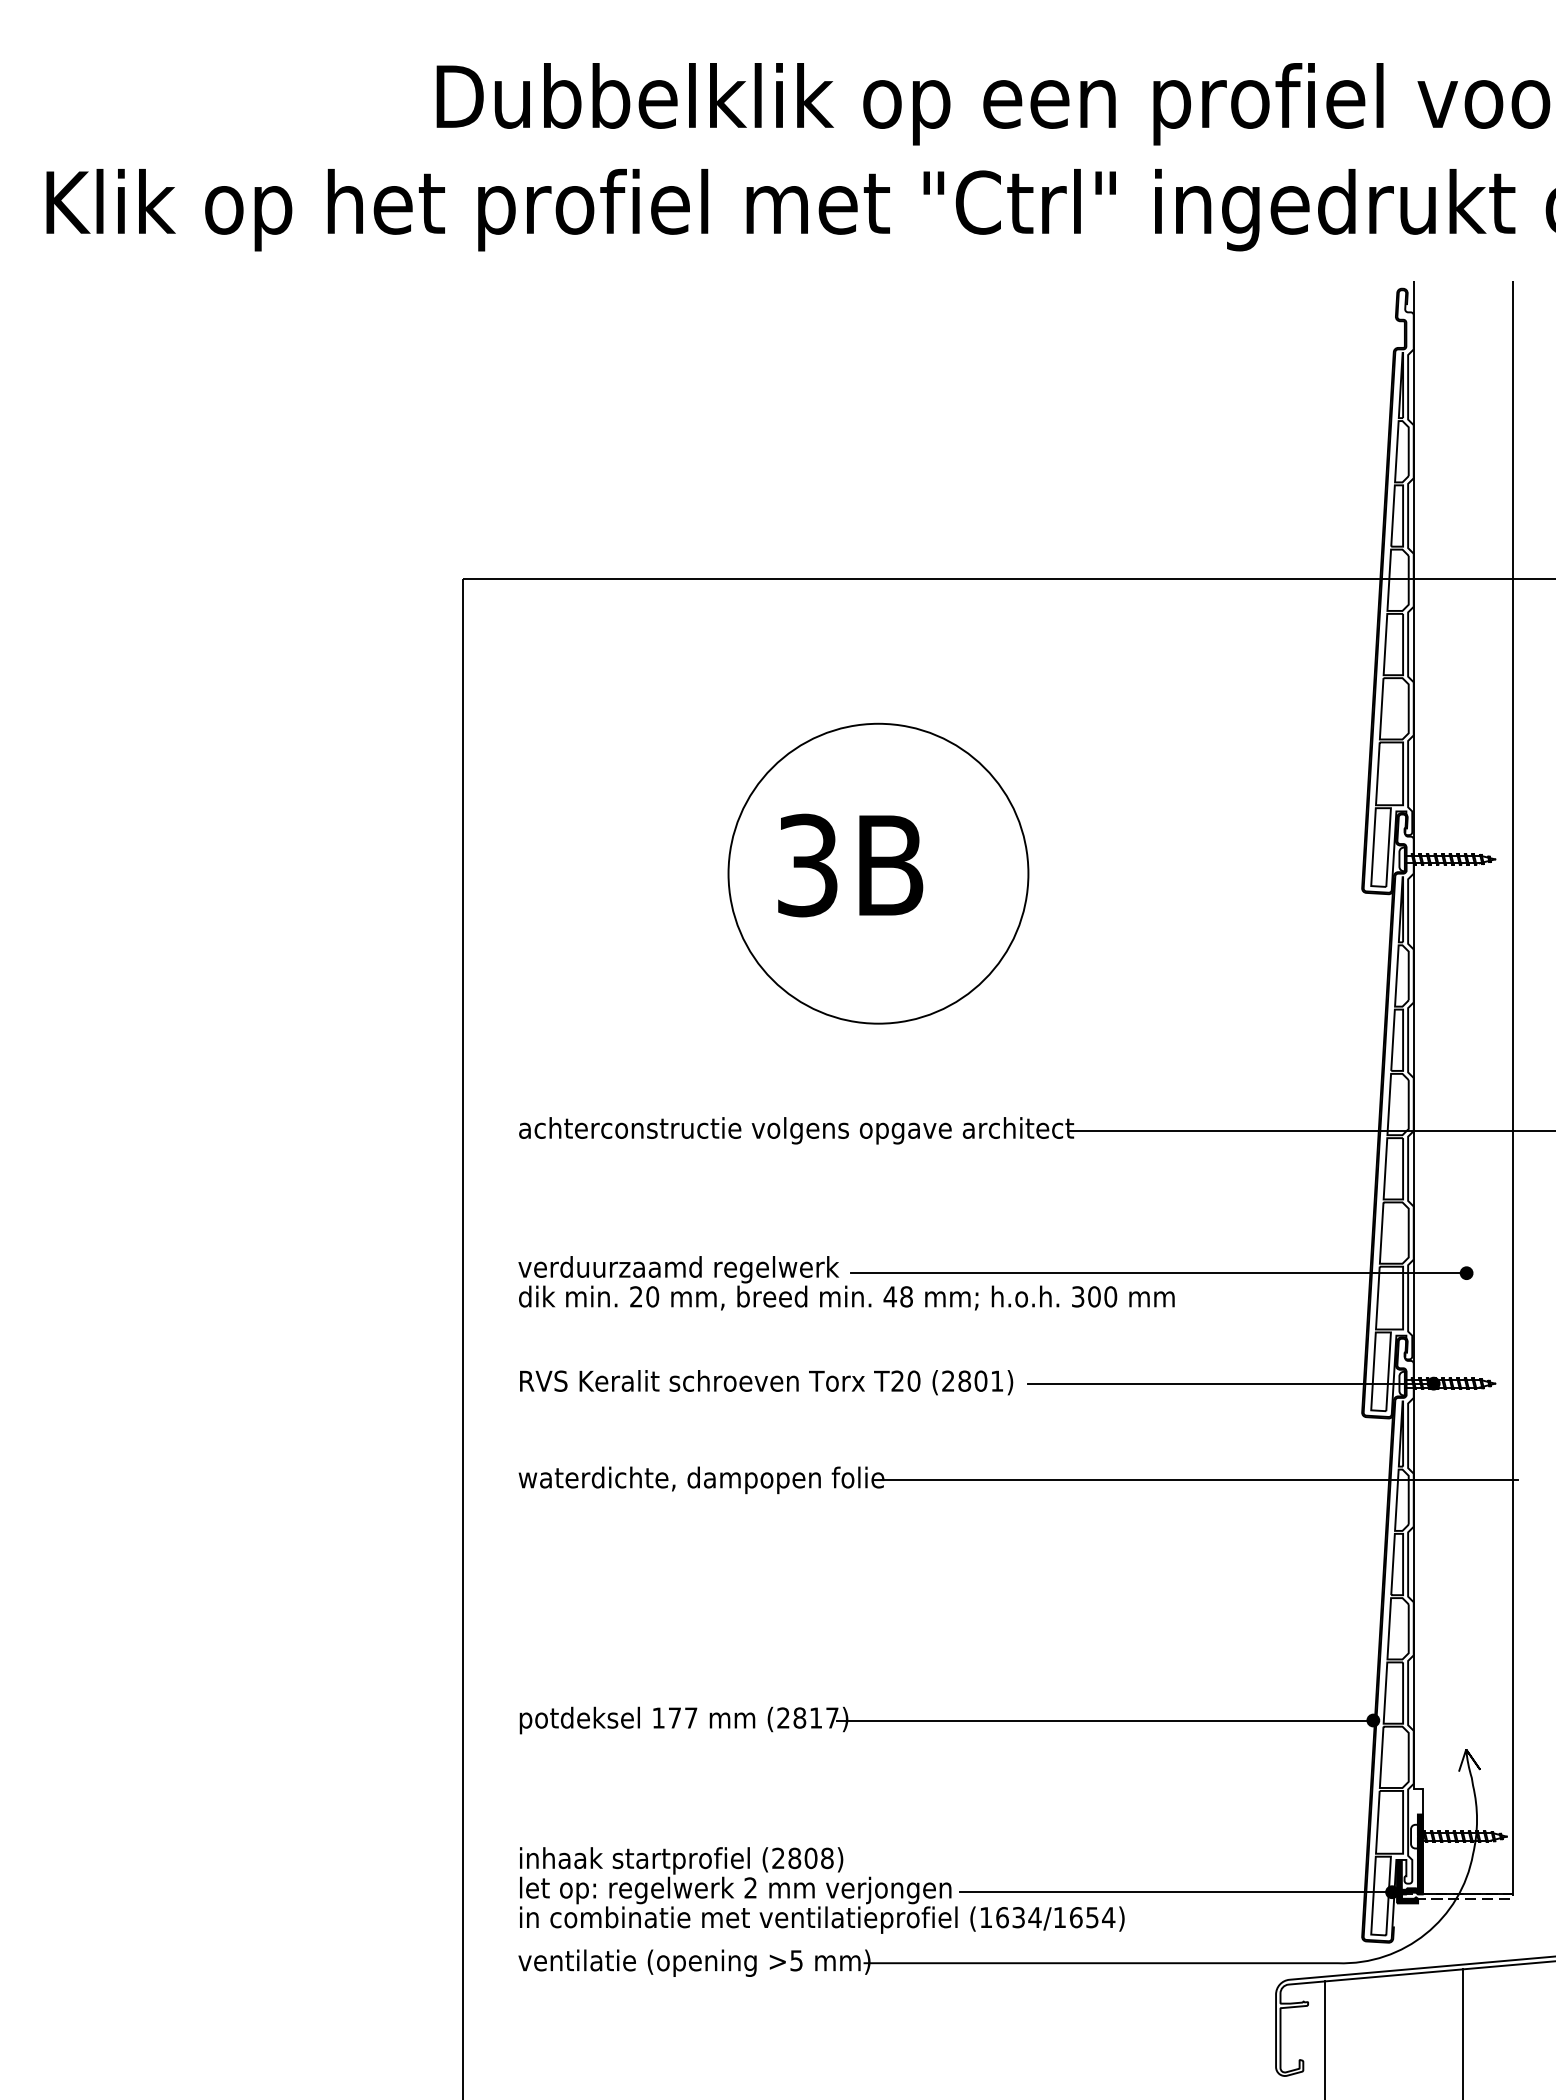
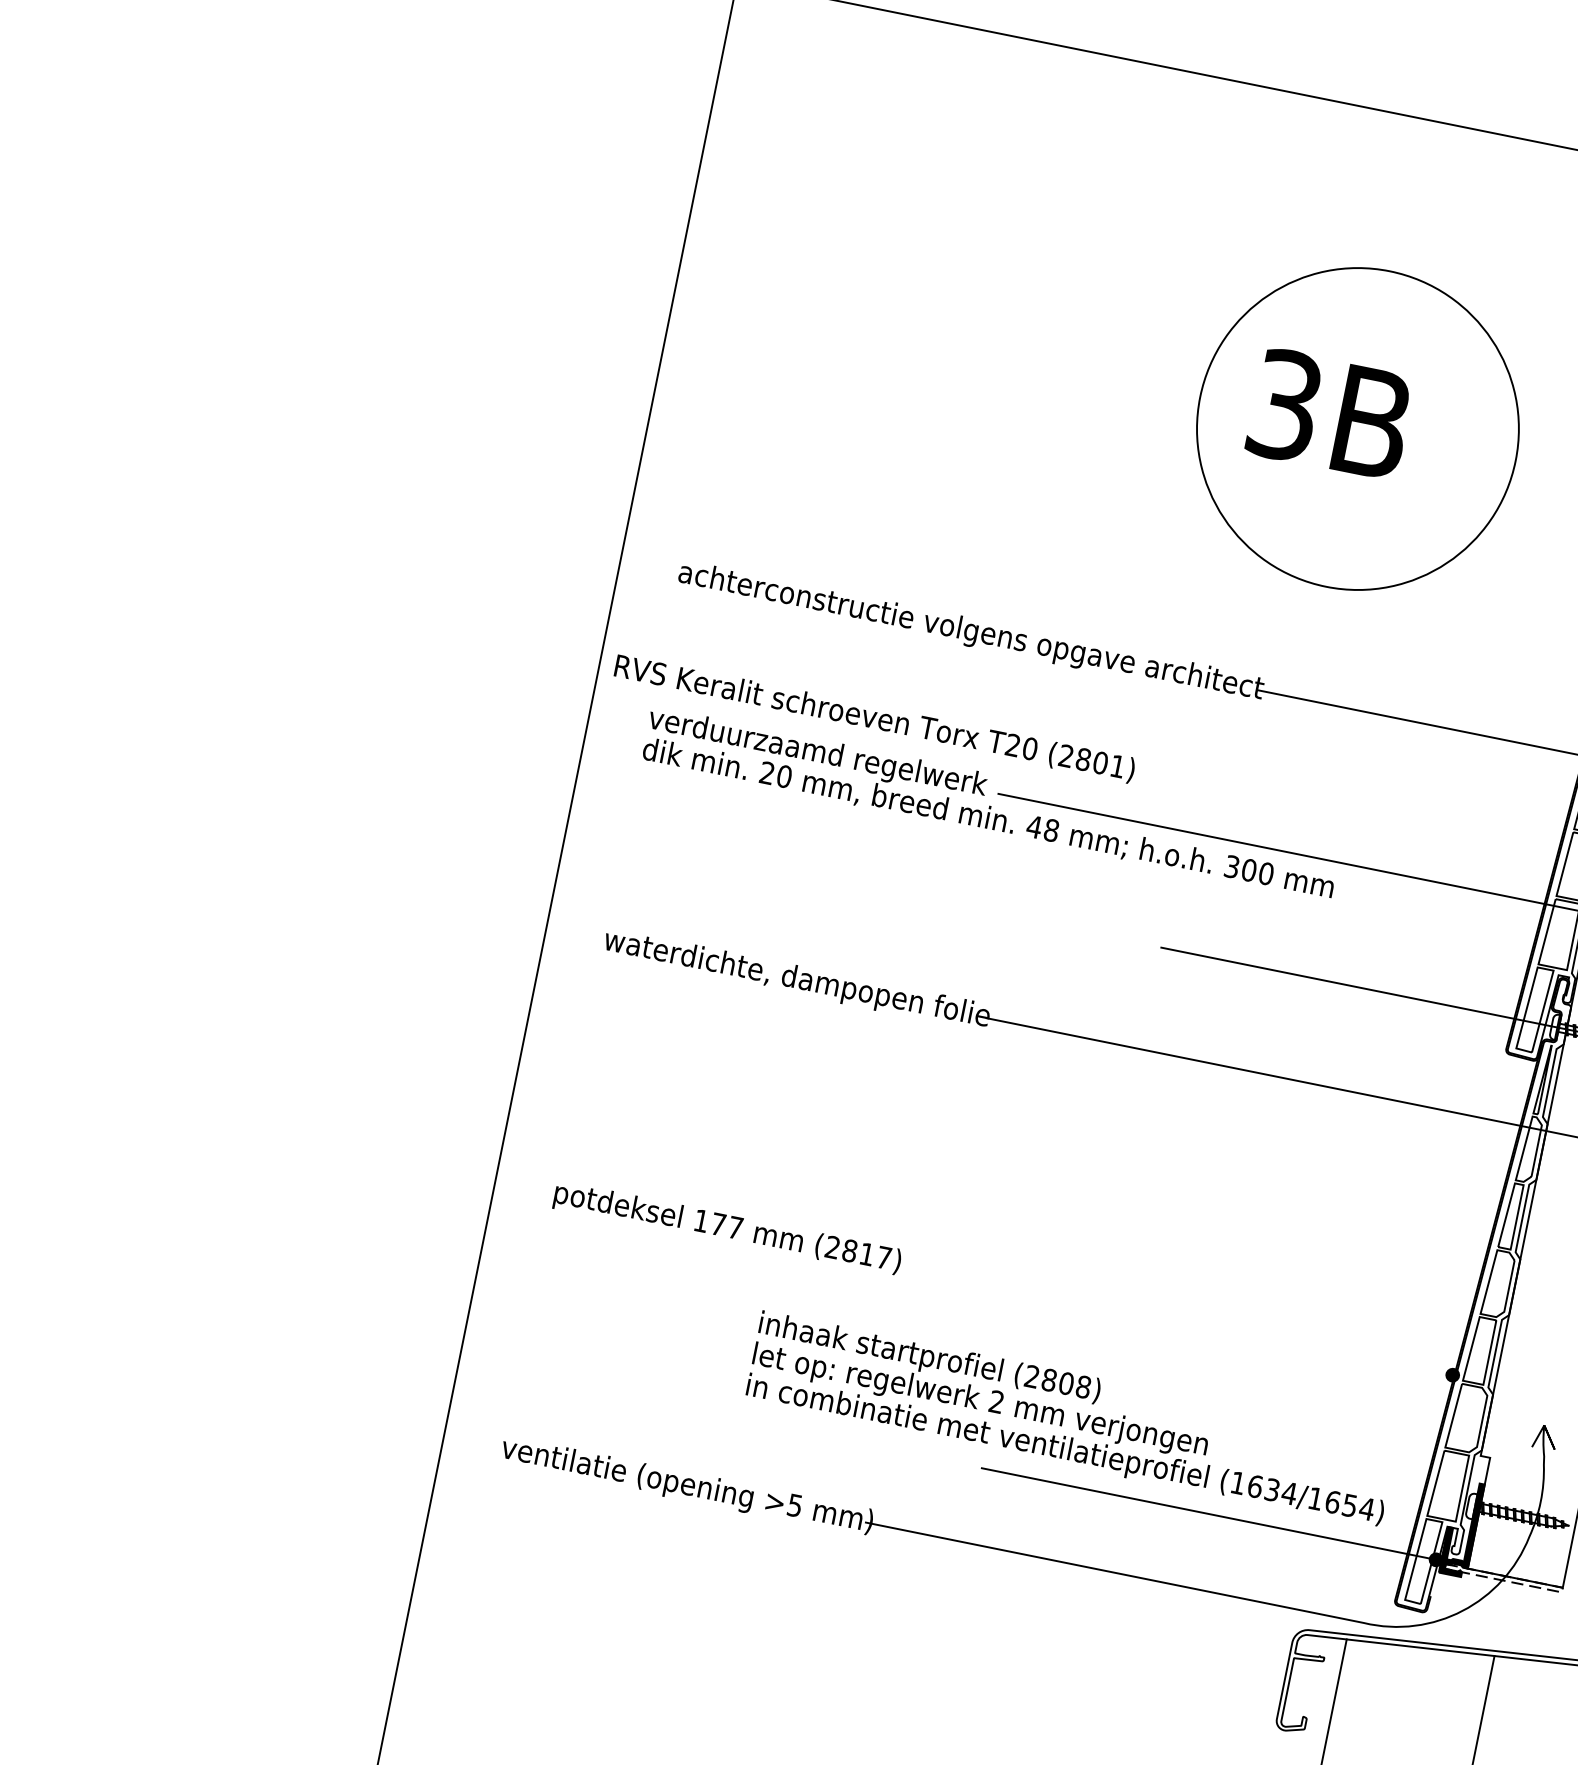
part: (878, 873) -> (1358, 428), moved
text: (766, 1382) -> (874, 718), moved
line: (1104, 1720) -> (1169, 1318), removed
text: (822, 1890) -> (1071, 1419), moved

